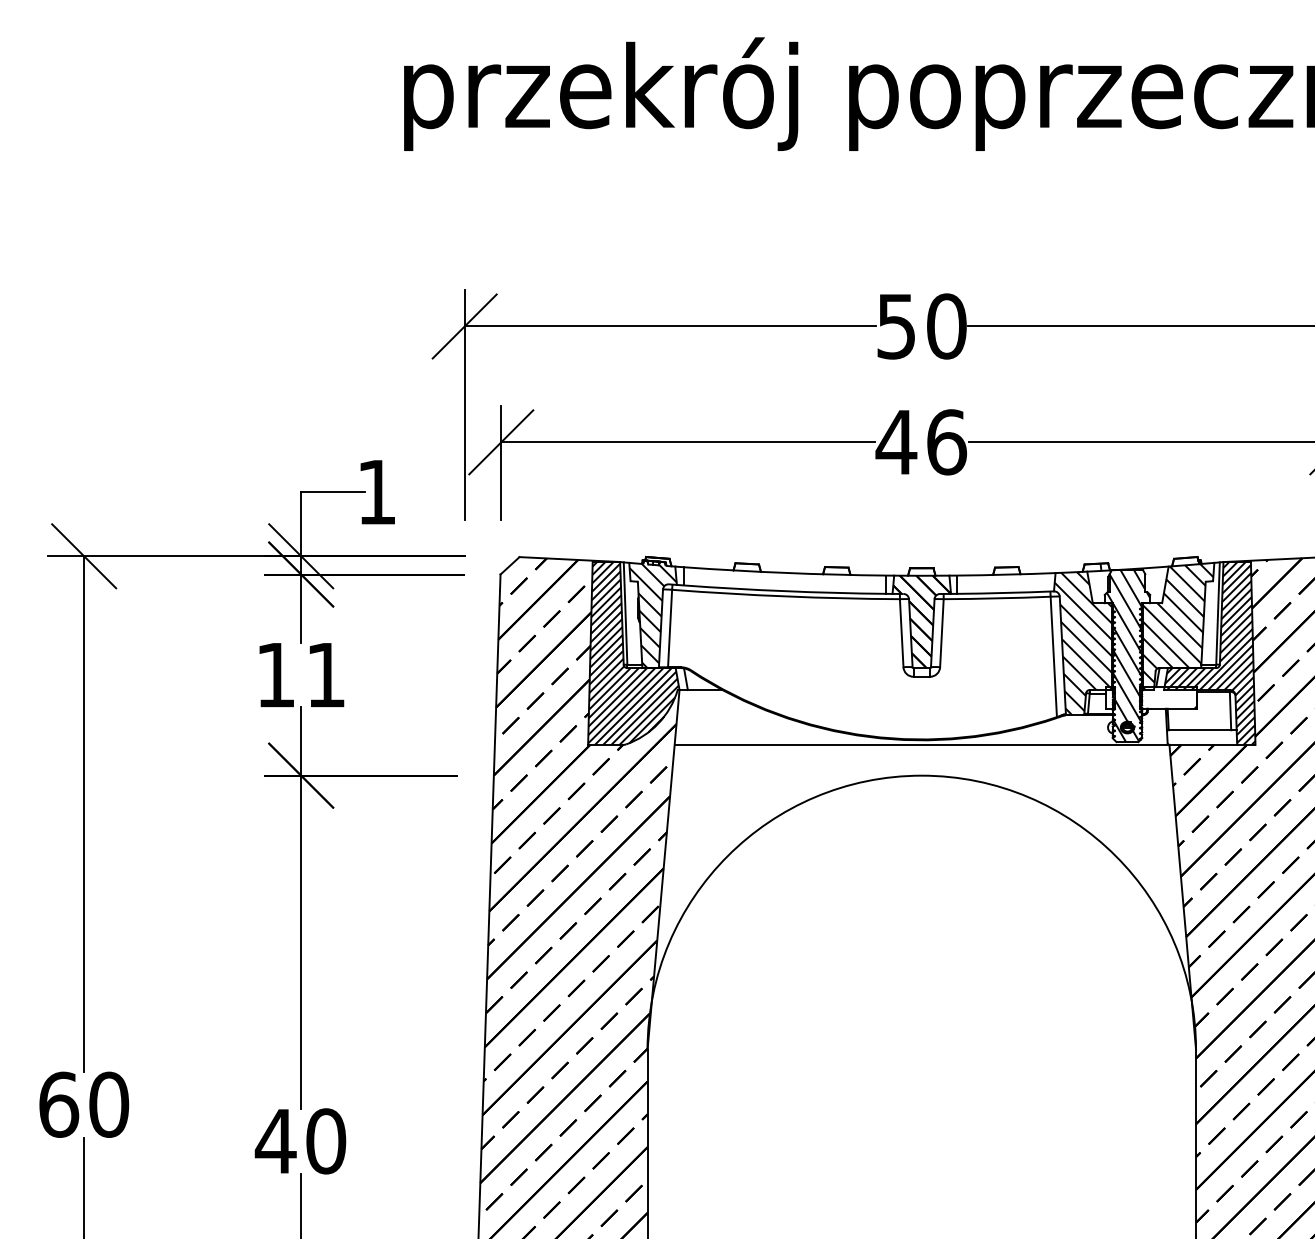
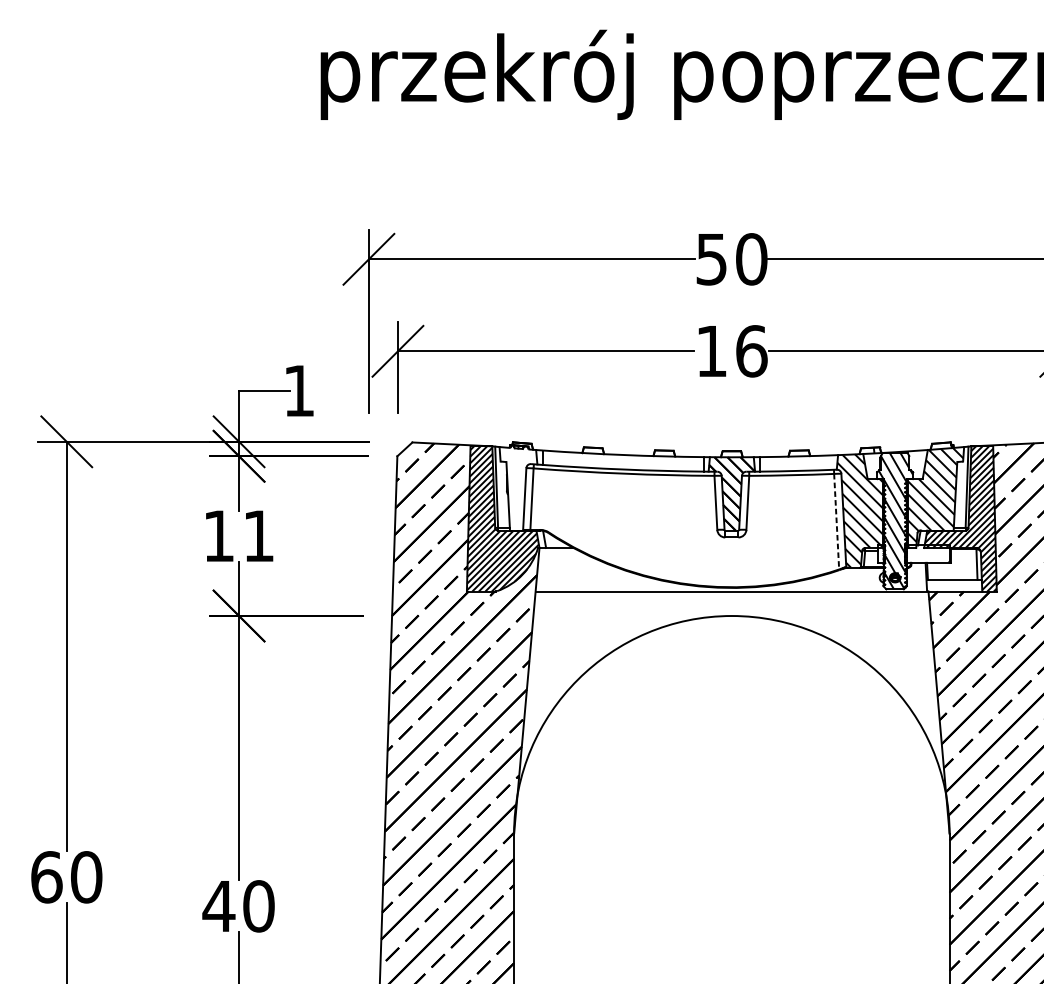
text: (896, 442) -> (711, 351), 46 -> 16
hatch: (652, 615) -> (518, 488), removed
line: (1053, 657) -> (836, 522), solid -> dashed

